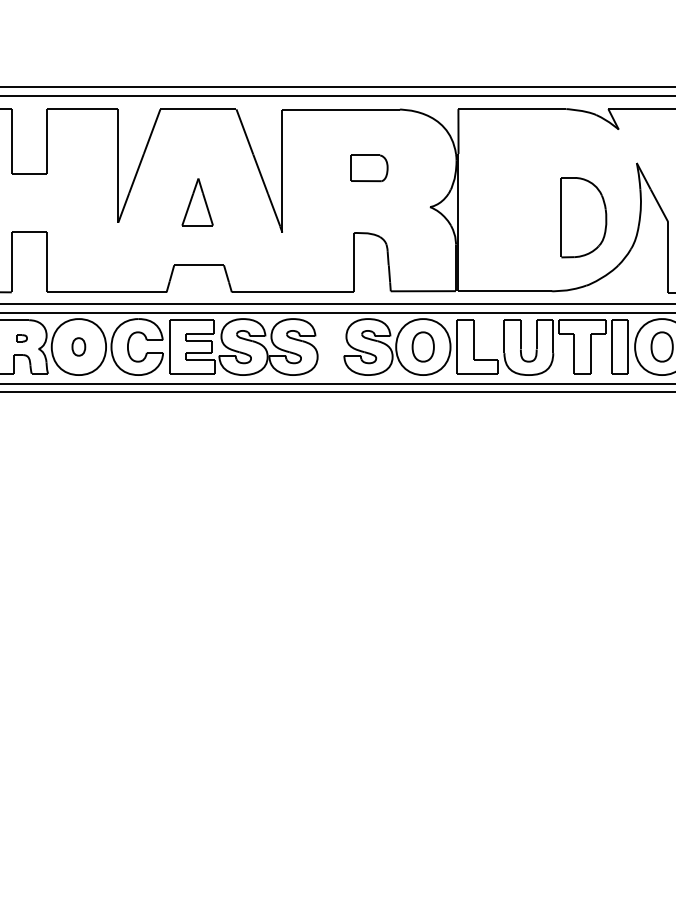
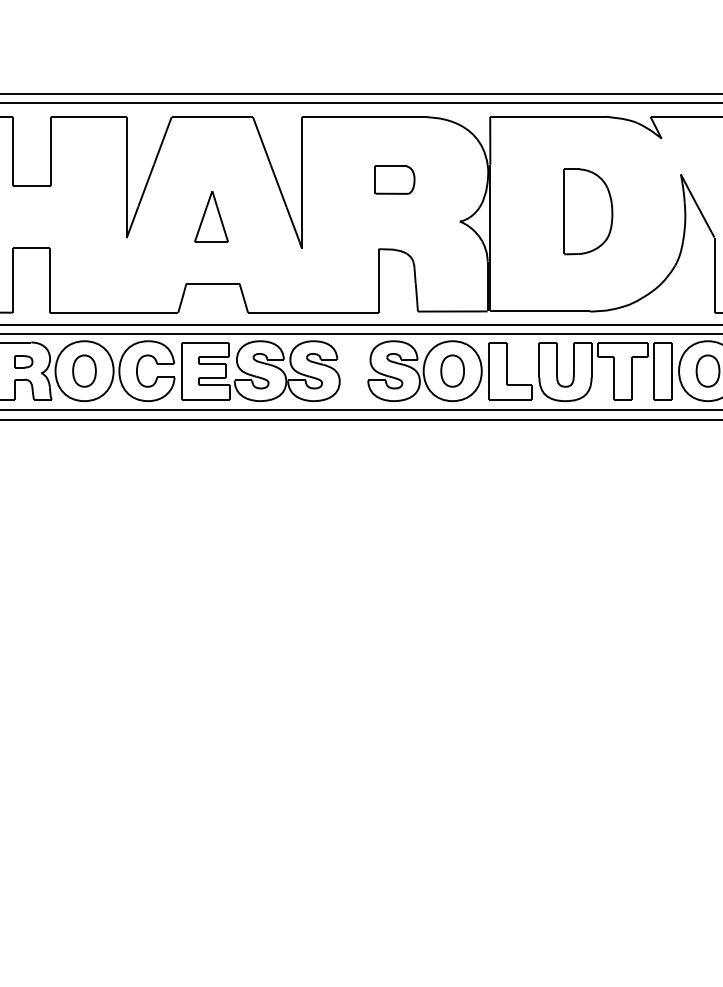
part: (584, 217) -> (588, 211), moved
part: (21, 338) -> (23, 361), size x1.67
part: (78, 346) -> (84, 370), size x1.67

